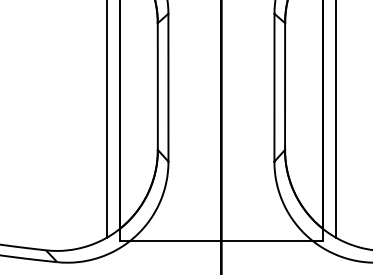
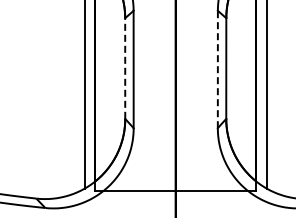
line: (158, 86) -> (125, 68), solid -> dashed
line: (274, 87) -> (217, 69), solid -> dashed

